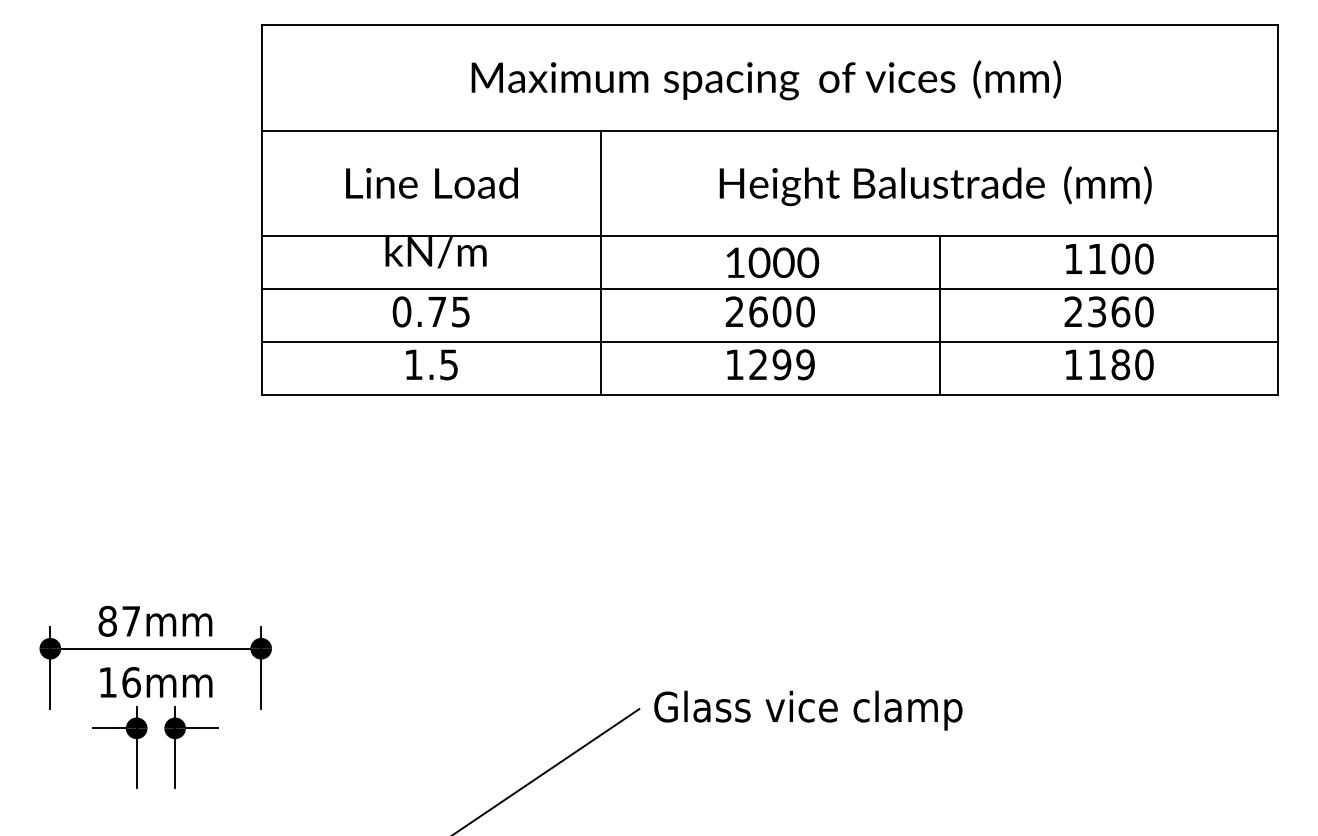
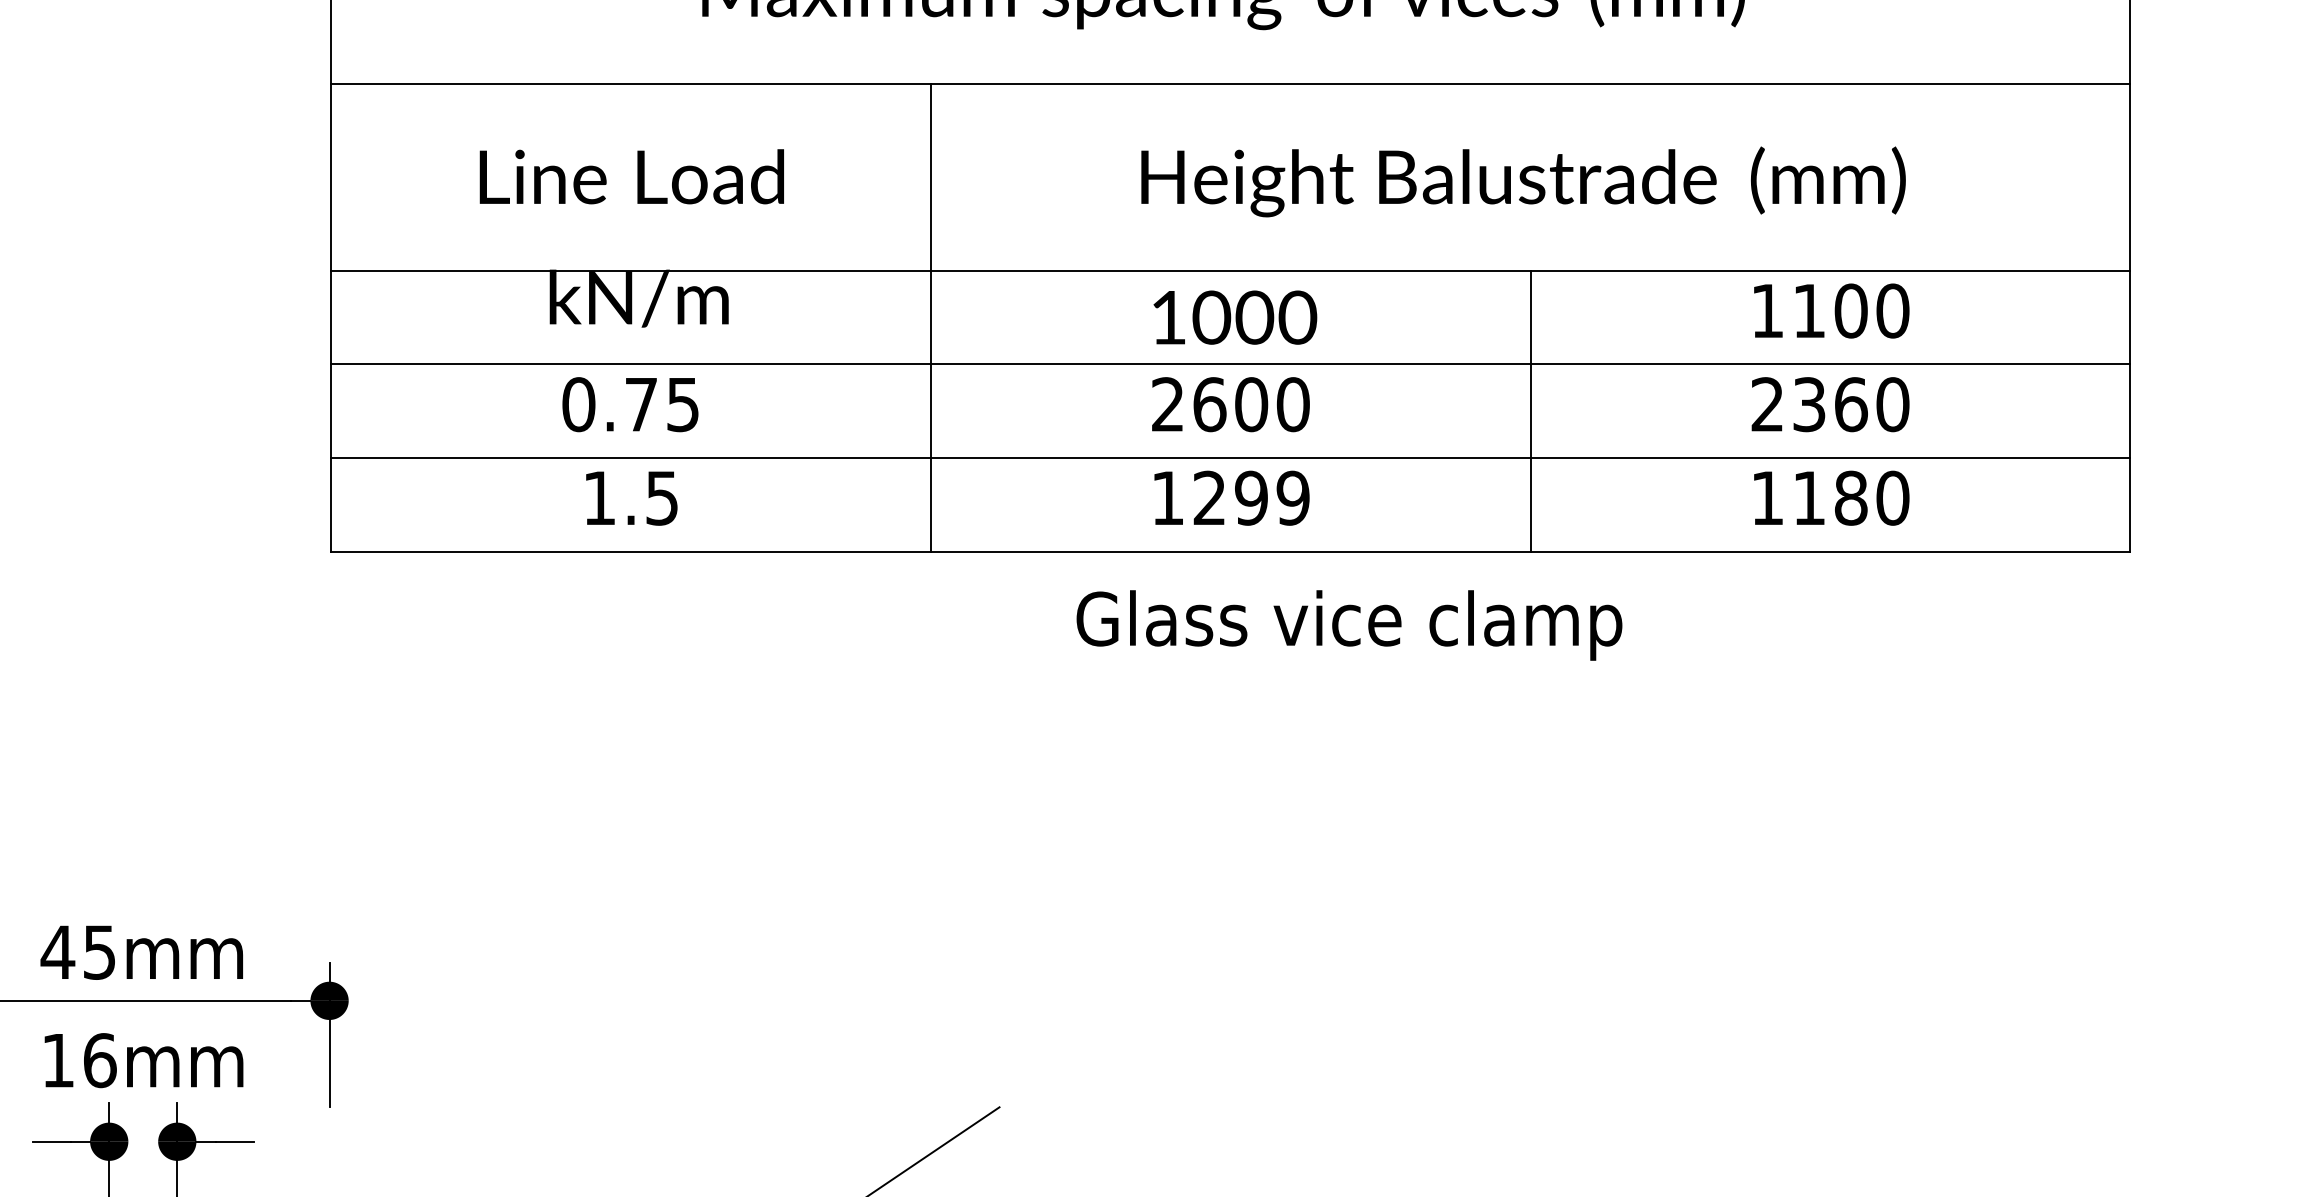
text: (118, 620) -> (77, 950), 87mm -> 45mm
text: (808, 710) -> (1349, 625), moved

